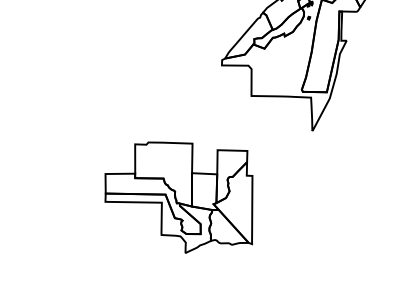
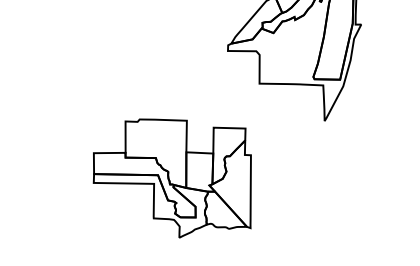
part: (178, 197) -> (171, 178), moved

